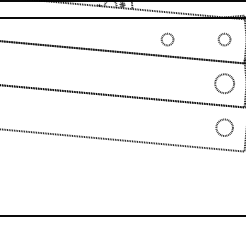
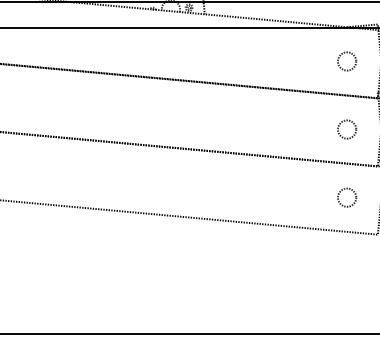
circle: (167, 39) -> (258, 61), removed
circle: (224, 83) -> (346, 129), size x0.62
circle: (224, 127) -> (346, 197), size x0.71

